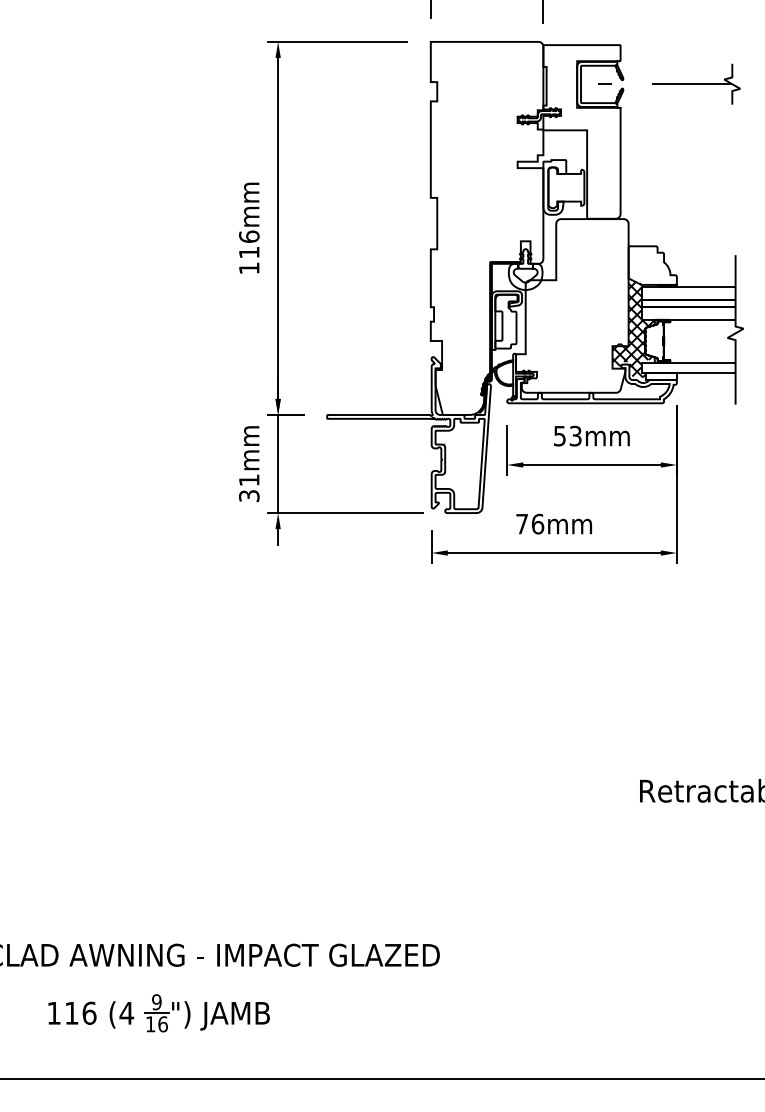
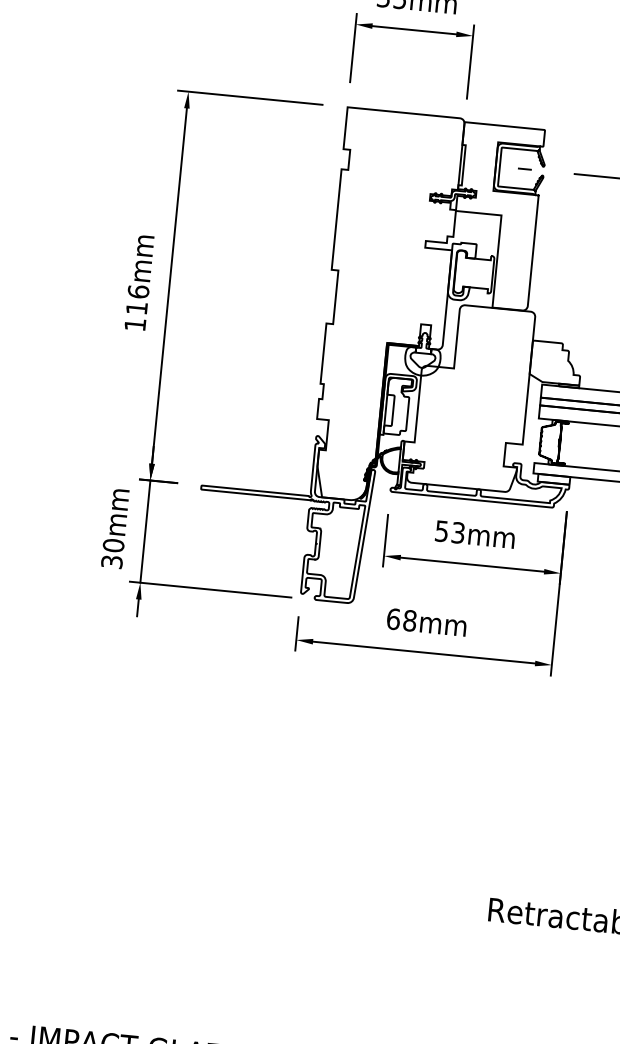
hatch: (634, 327) -> (530, 425), removed
text: (249, 480) -> (113, 545), 31mm -> 30mm
text: (530, 523) -> (402, 619), 76mm -> 68mm

